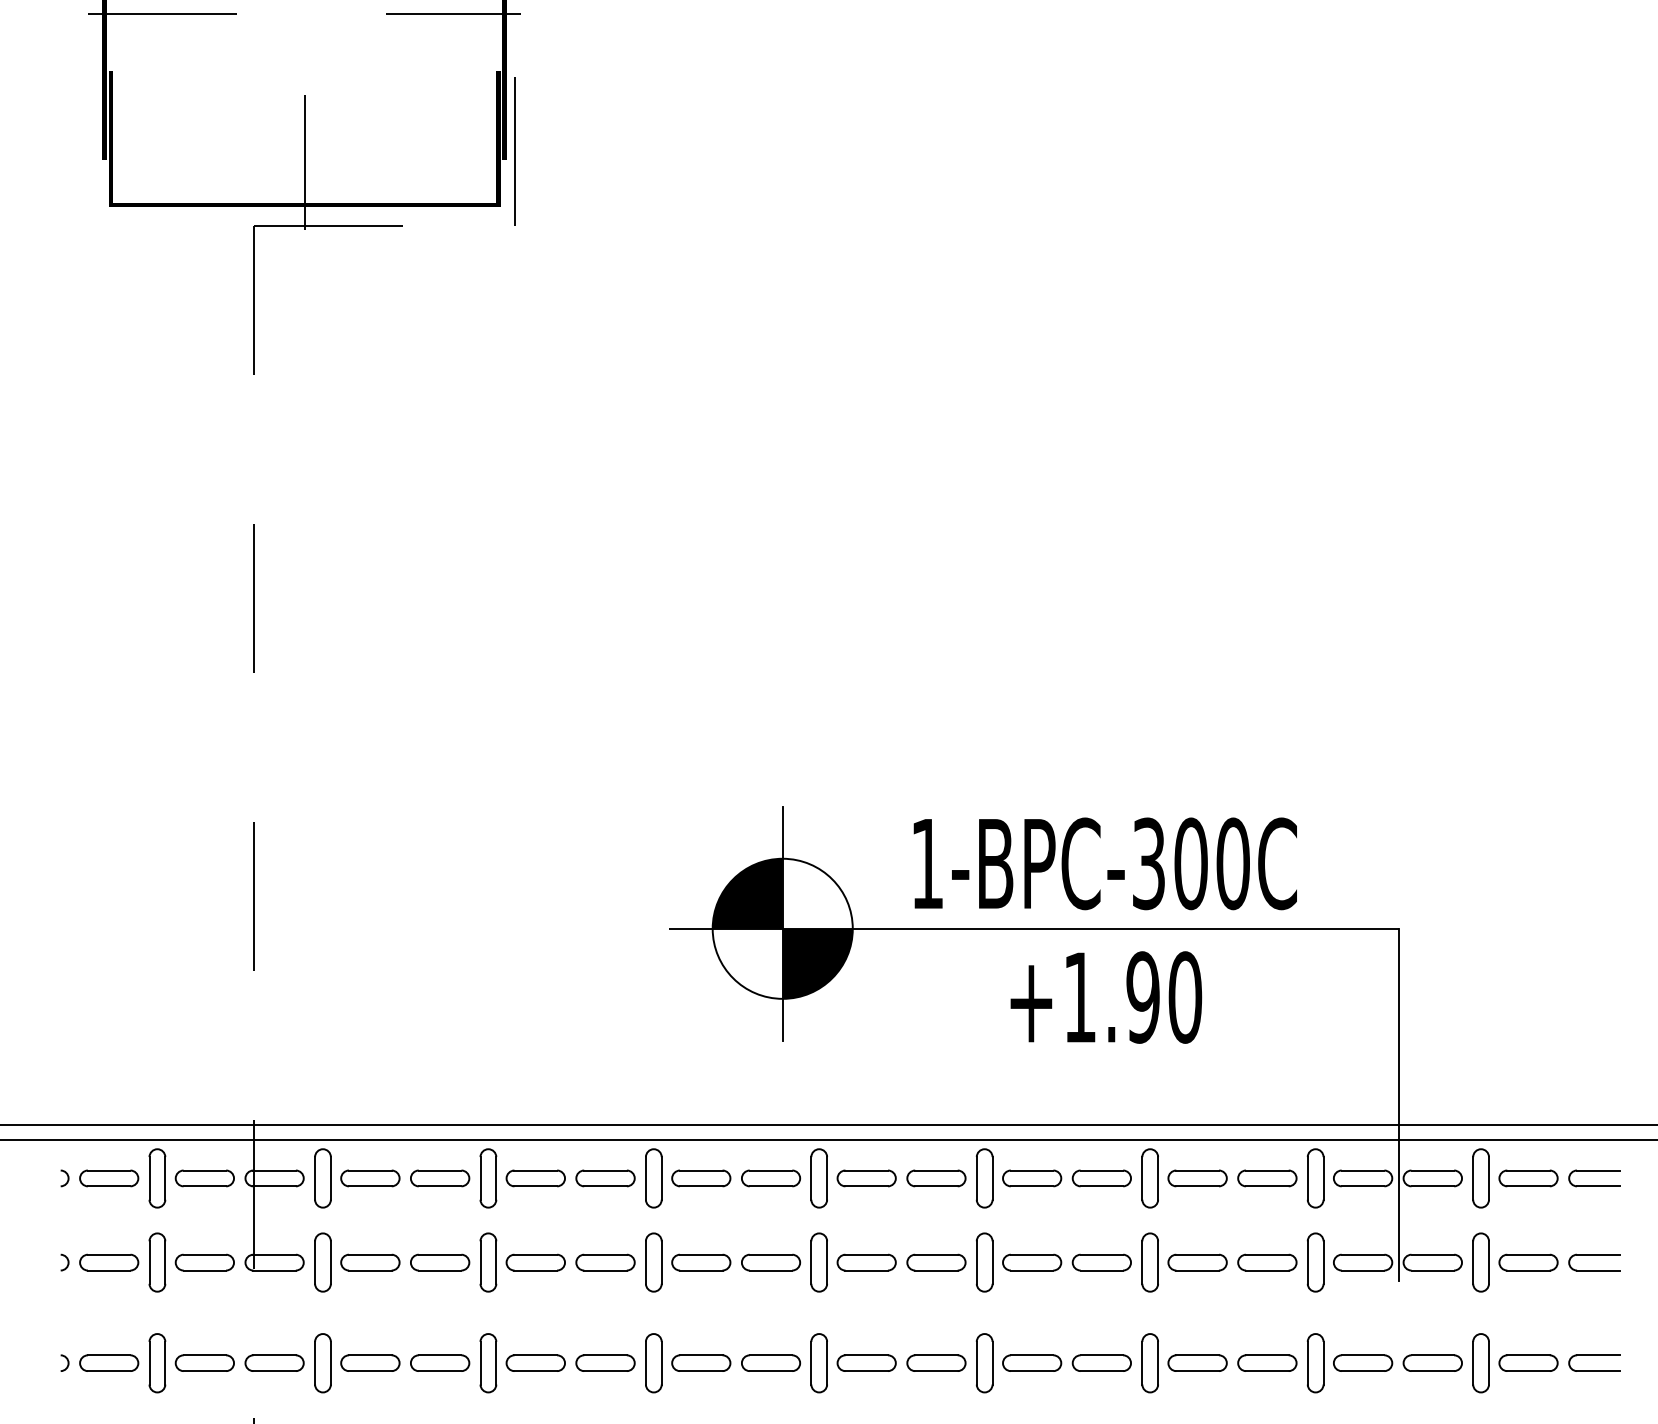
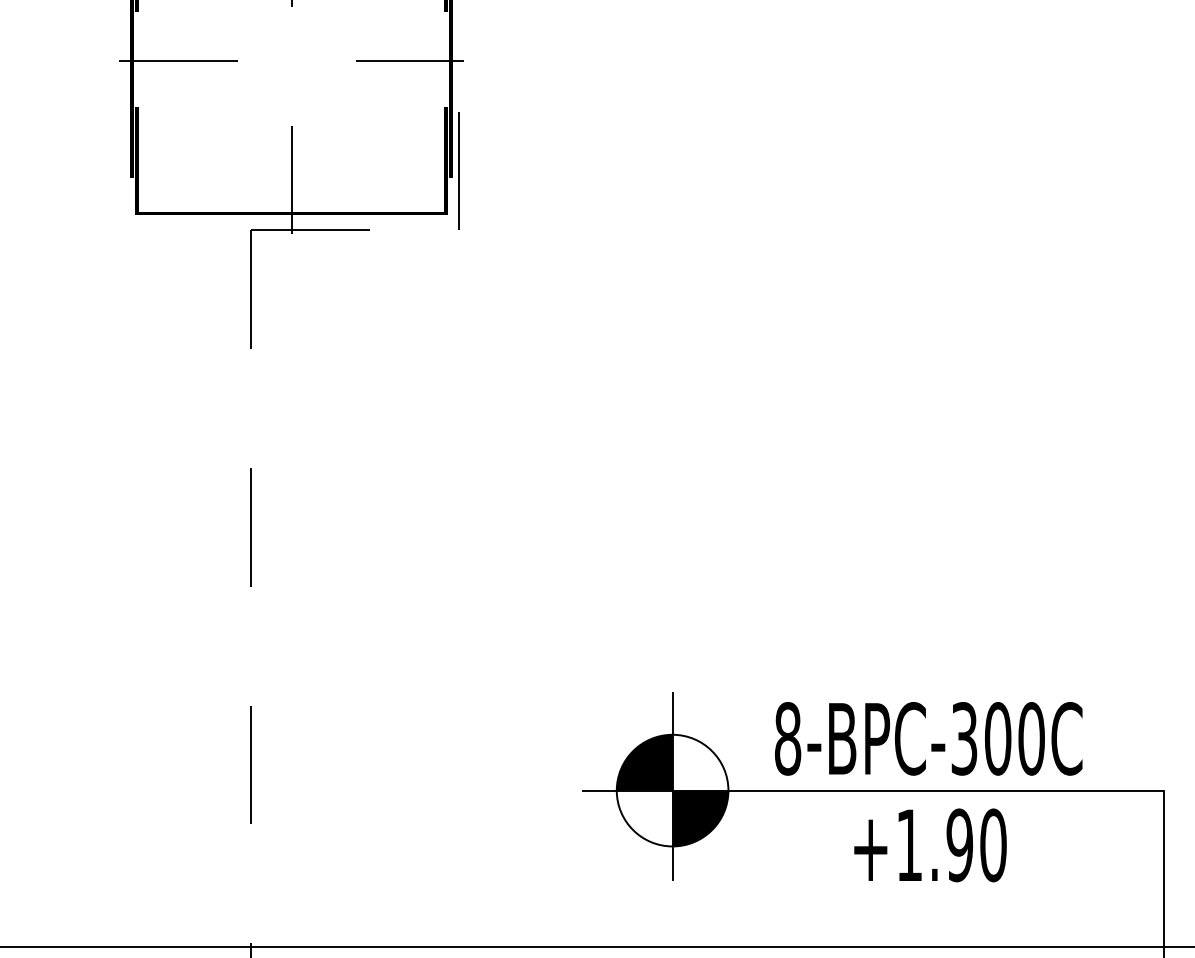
text: (927, 863) -> (787, 738), 1-BPC-300C -> 8-BPC-300C

